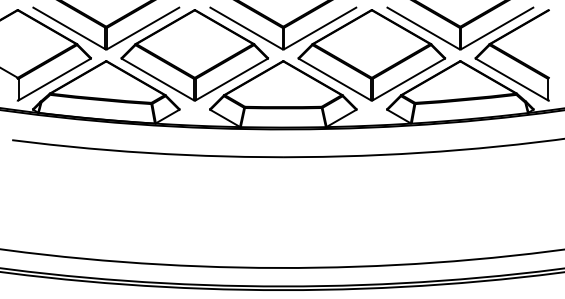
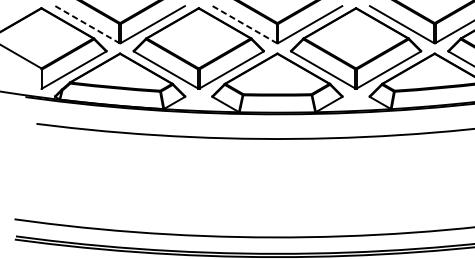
line: (69, 28) -> (87, 24), solid -> dashed
line: (246, 28) -> (244, 24), solid -> dashed

